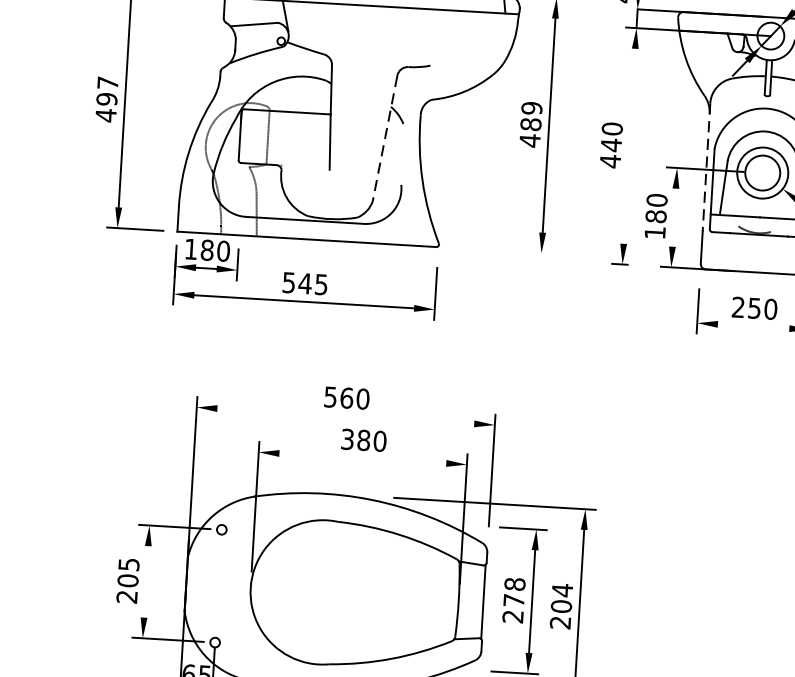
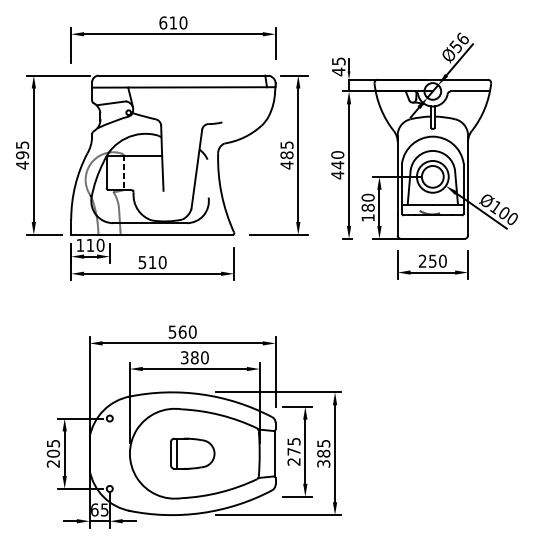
text: (107, 82) -> (22, 144), 497 -> 495
text: (531, 108) -> (286, 145), 489 -> 485
line: (384, 138) -> (196, 169), dashed -> solid
line: (630, 145) -> (349, 164), added
line: (706, 167) -> (397, 175), dashed -> solid
line: (674, 217) -> (379, 207), added
text: (207, 248) -> (90, 244), 180 -> 110
line: (509, 250) -> (278, 234), added
text: (313, 284) -> (157, 262), 545 -> 510
line: (753, 326) -> (432, 272), added
line: (345, 416) -> (182, 343), added
line: (362, 459) -> (194, 369), added
line: (145, 581) -> (64, 453), added
text: (514, 584) -> (293, 441), 278 -> 275
part: (351, 593) -> (192, 453), added
text: (561, 606) -> (323, 453), 204 -> 385

